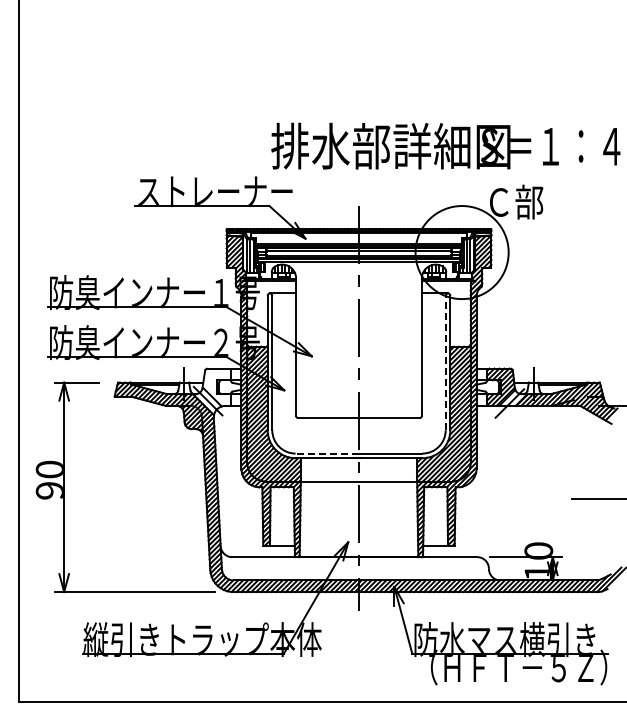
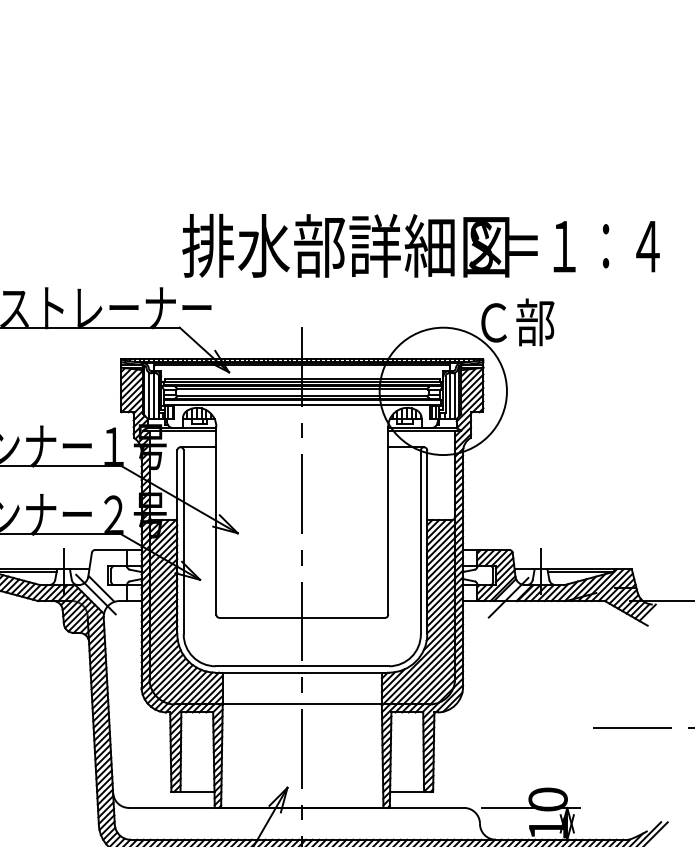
line: (445, 362) -> (420, 541), dashed -> solid
line: (327, 453) -> (259, 666), dashed -> solid

